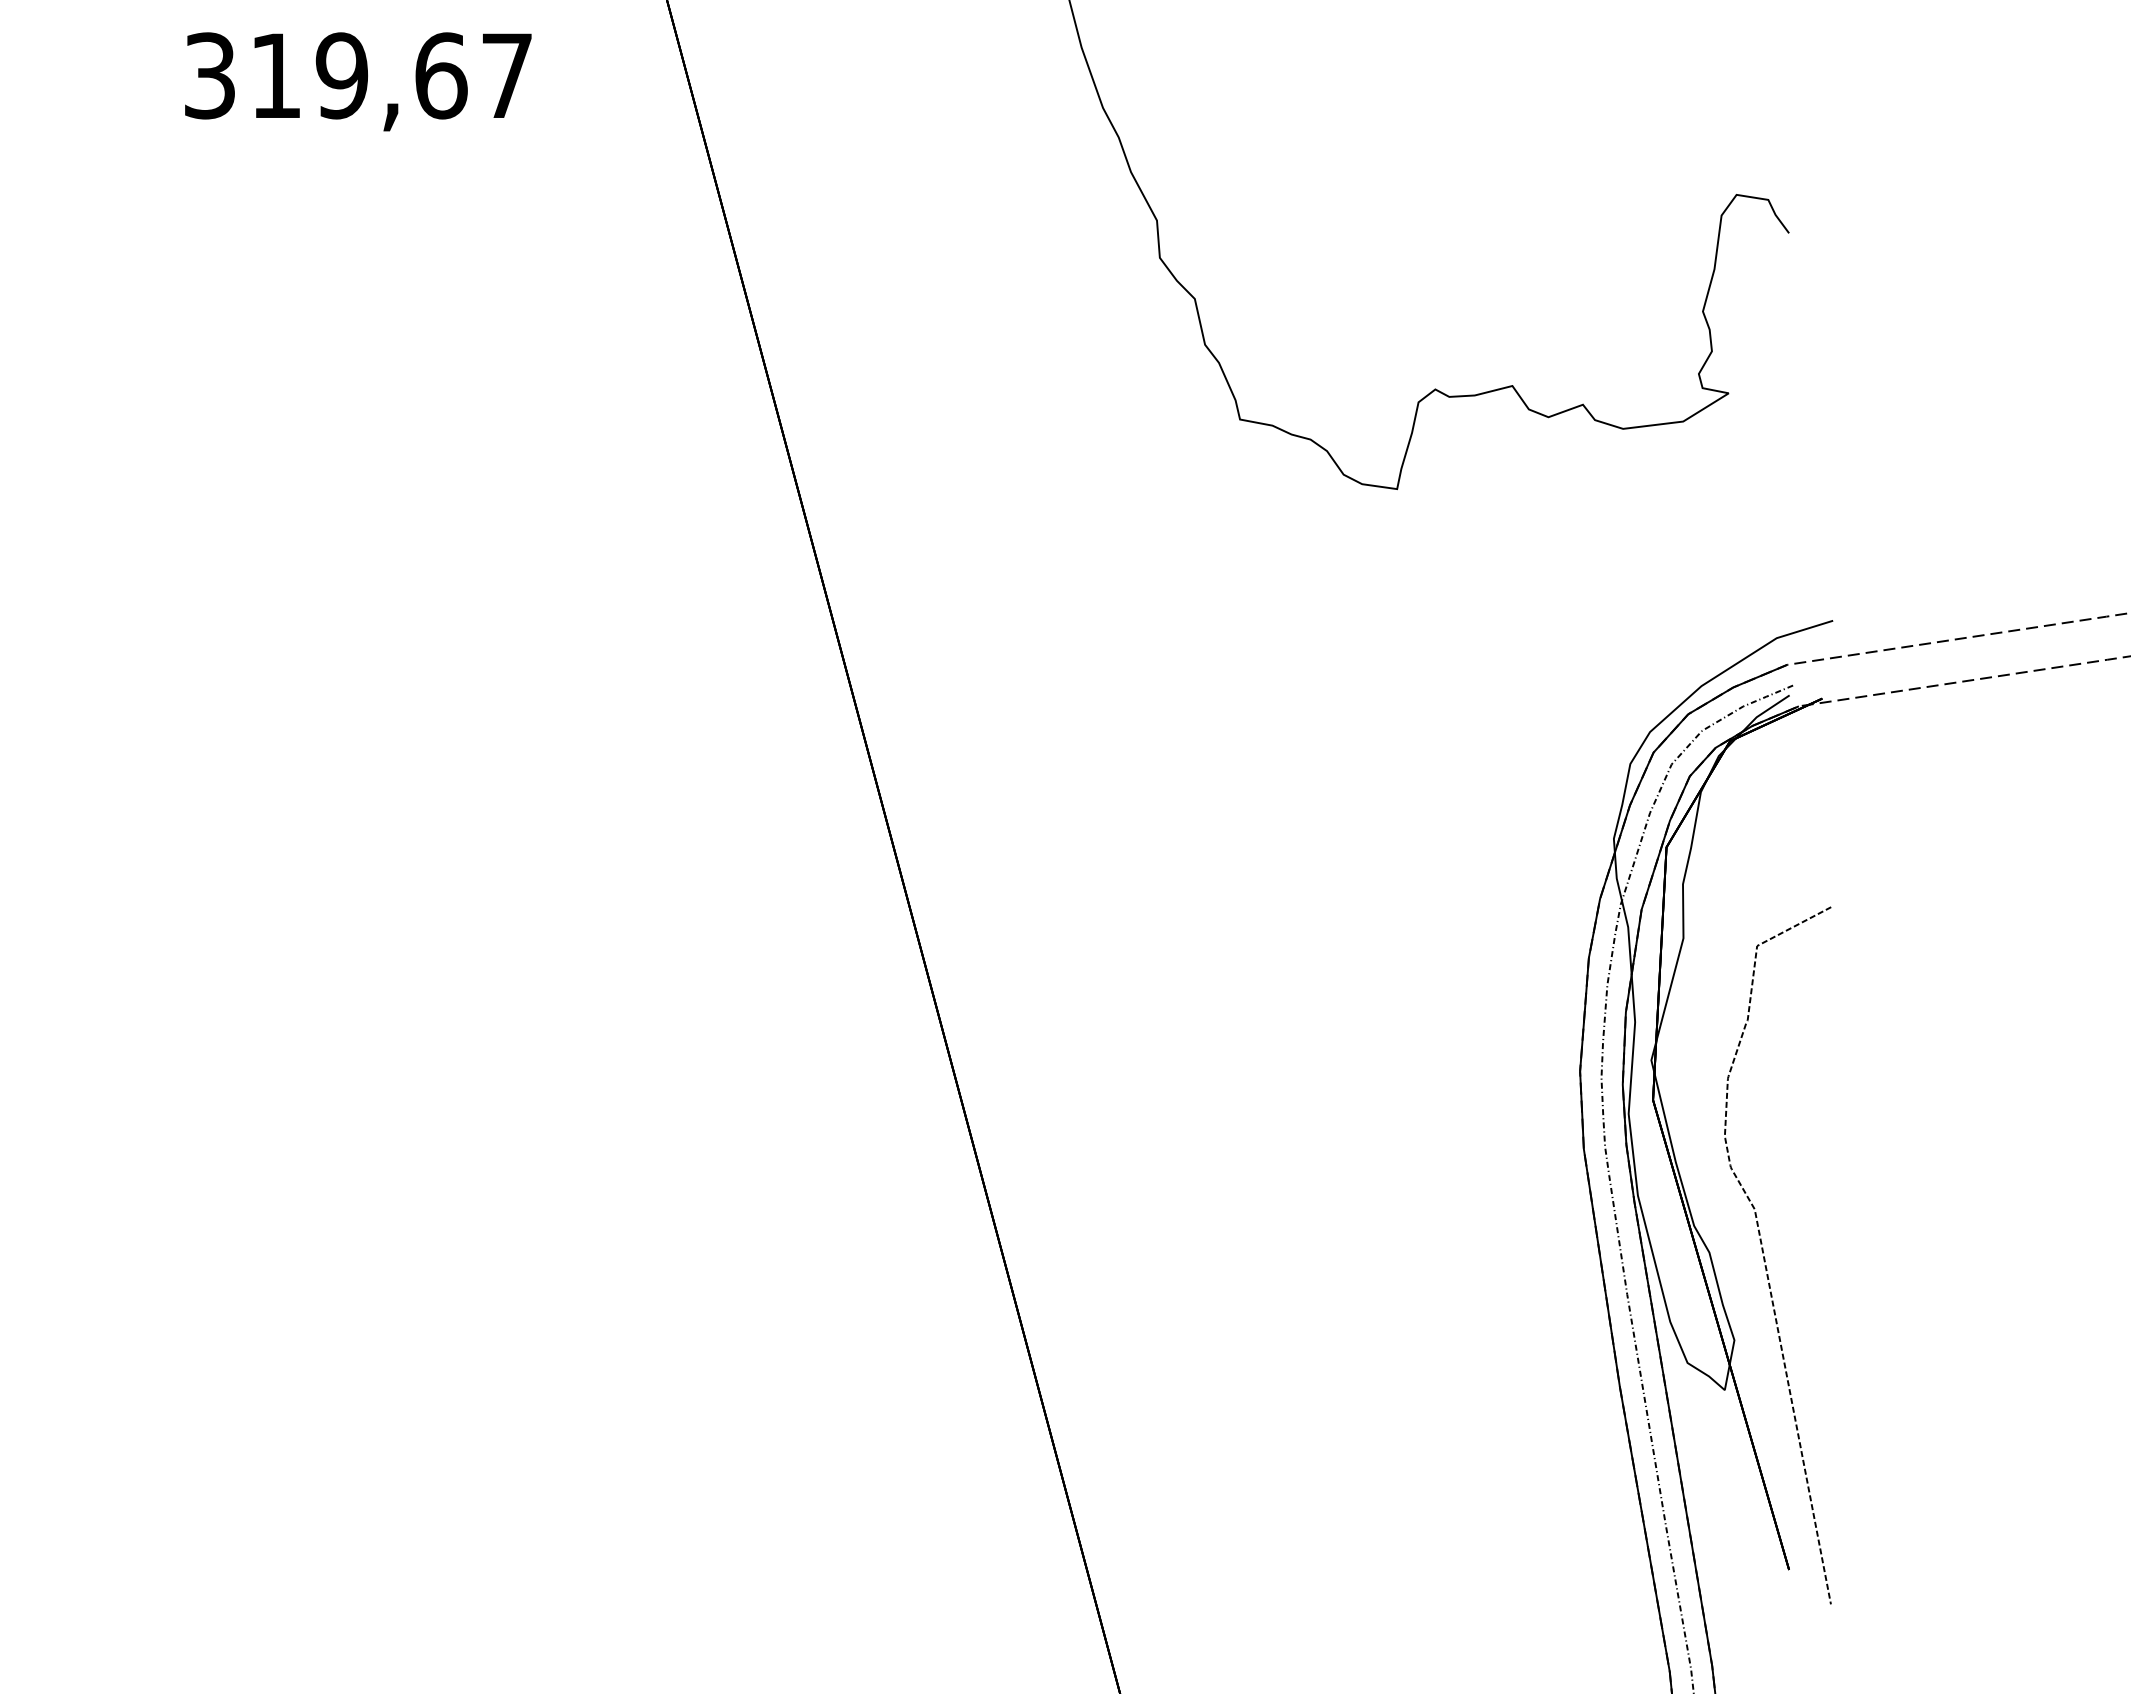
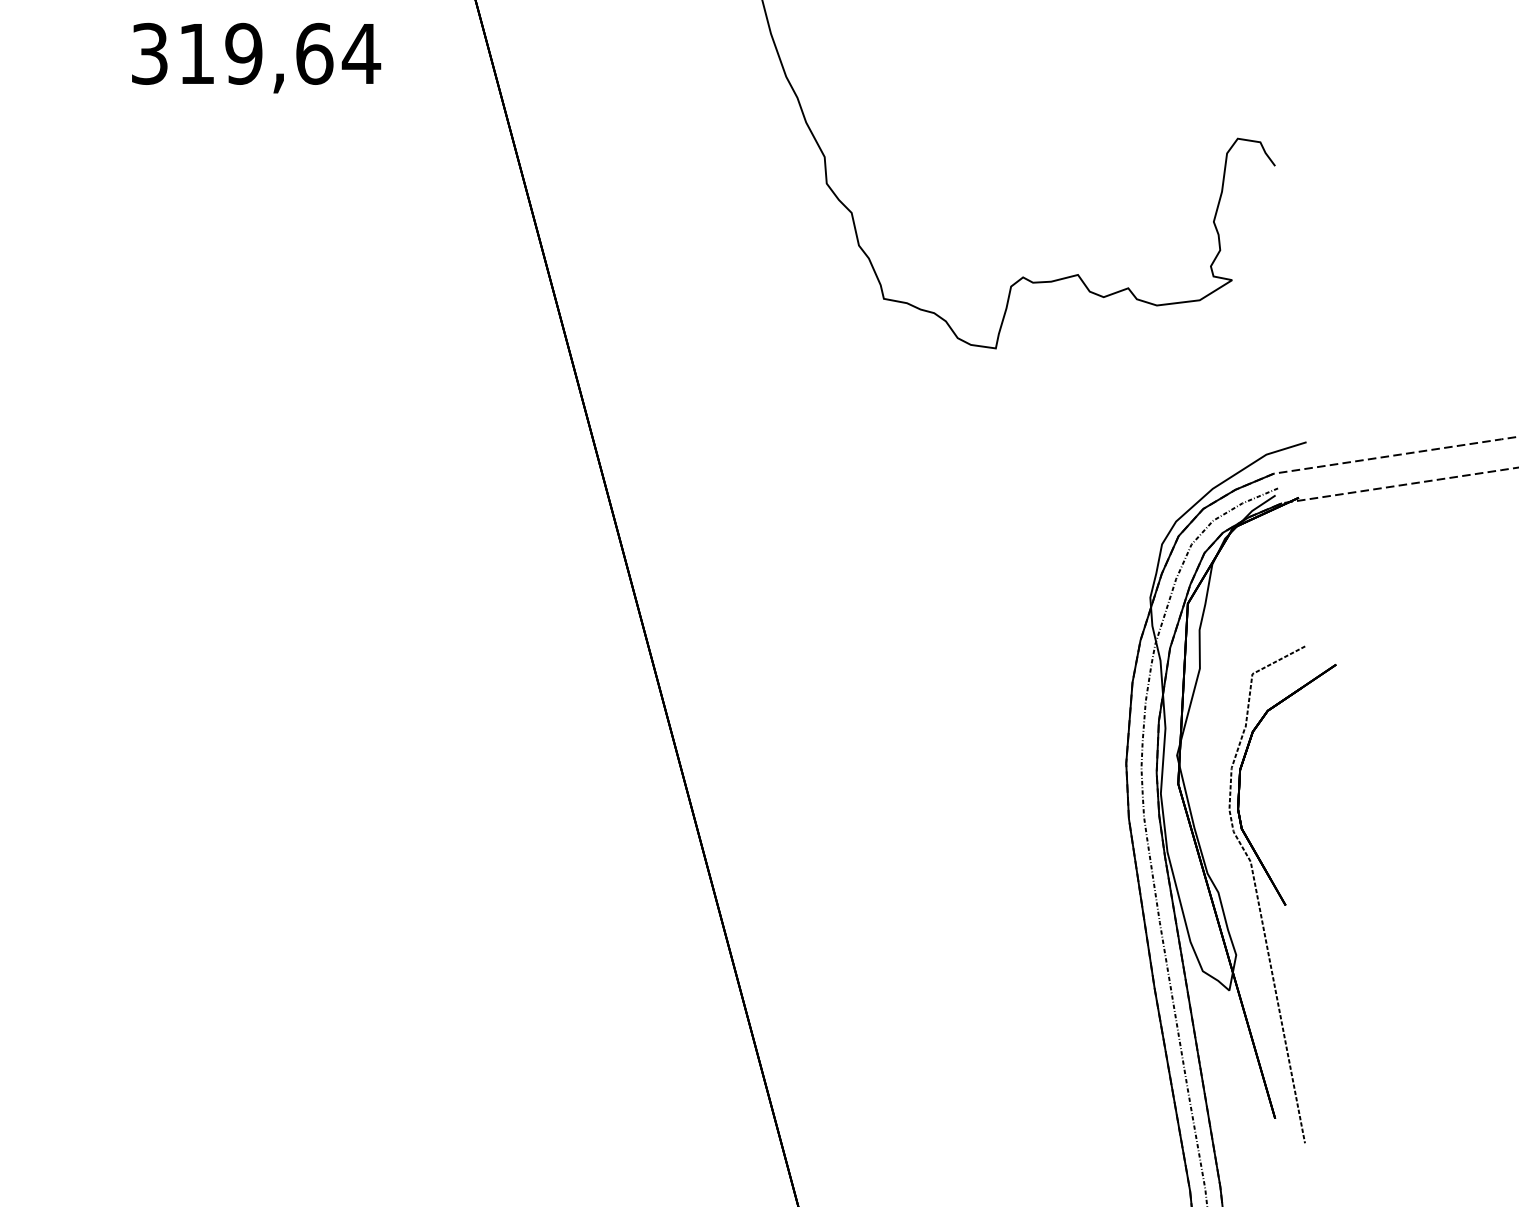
text: (506, 75) -> (361, 53), 319,67 -> 319,64
part: (1740, 1095) -> (1240, 780), added

